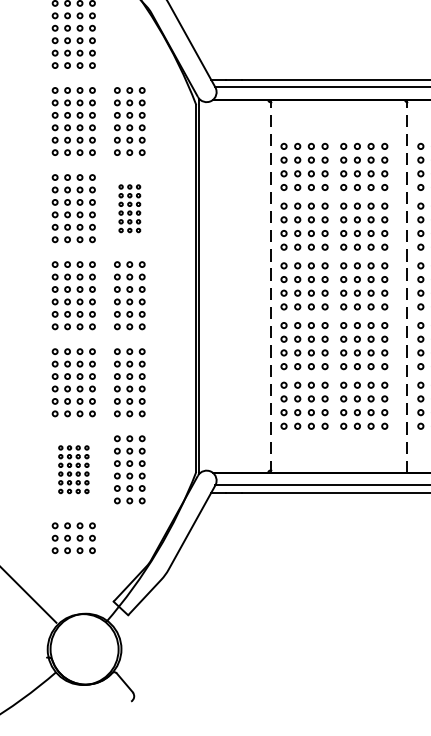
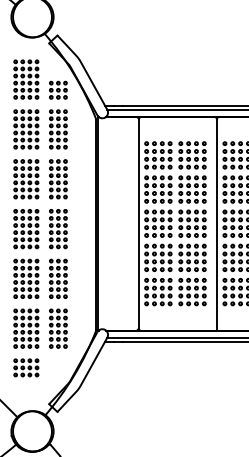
part: (129, 51) -> (58, 89), added
part: (129, 209) -> (58, 179), size x1.43
line: (271, 285) -> (139, 223), dashed -> solid
line: (407, 285) -> (217, 223), dashed -> solid
part: (74, 469) -> (26, 328), size x1.43

